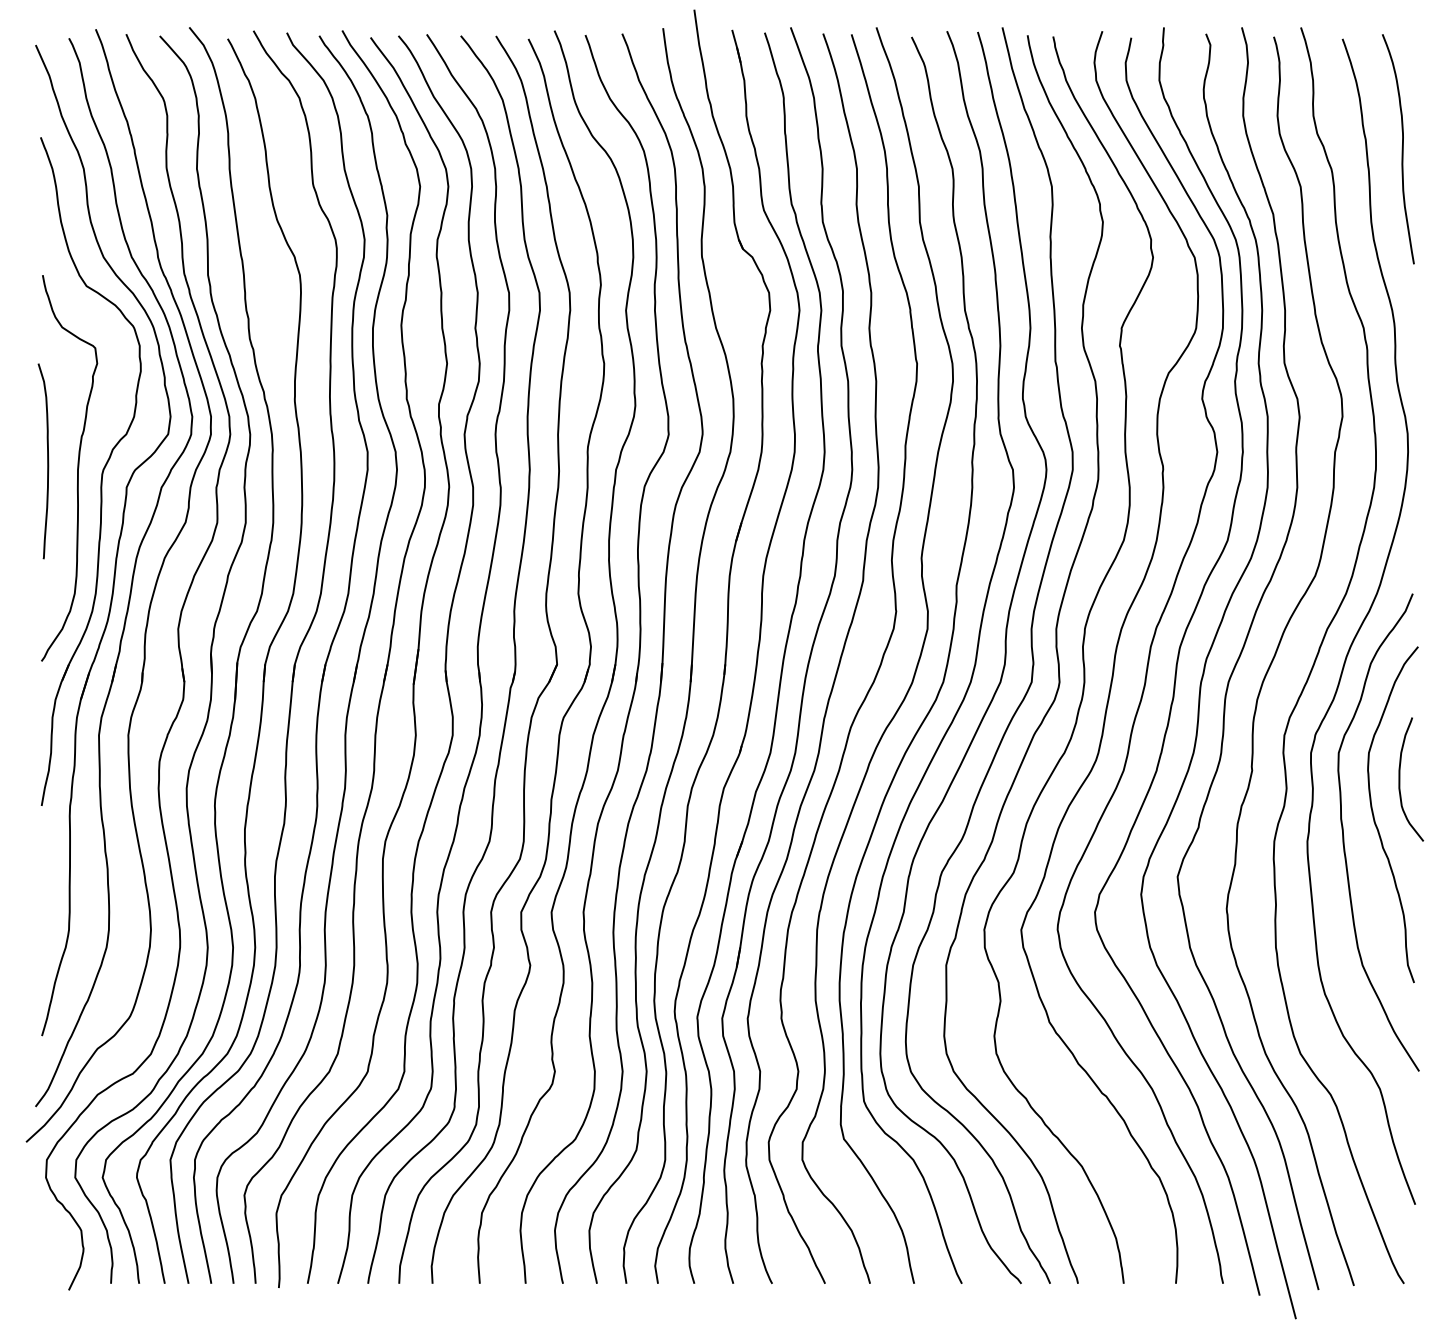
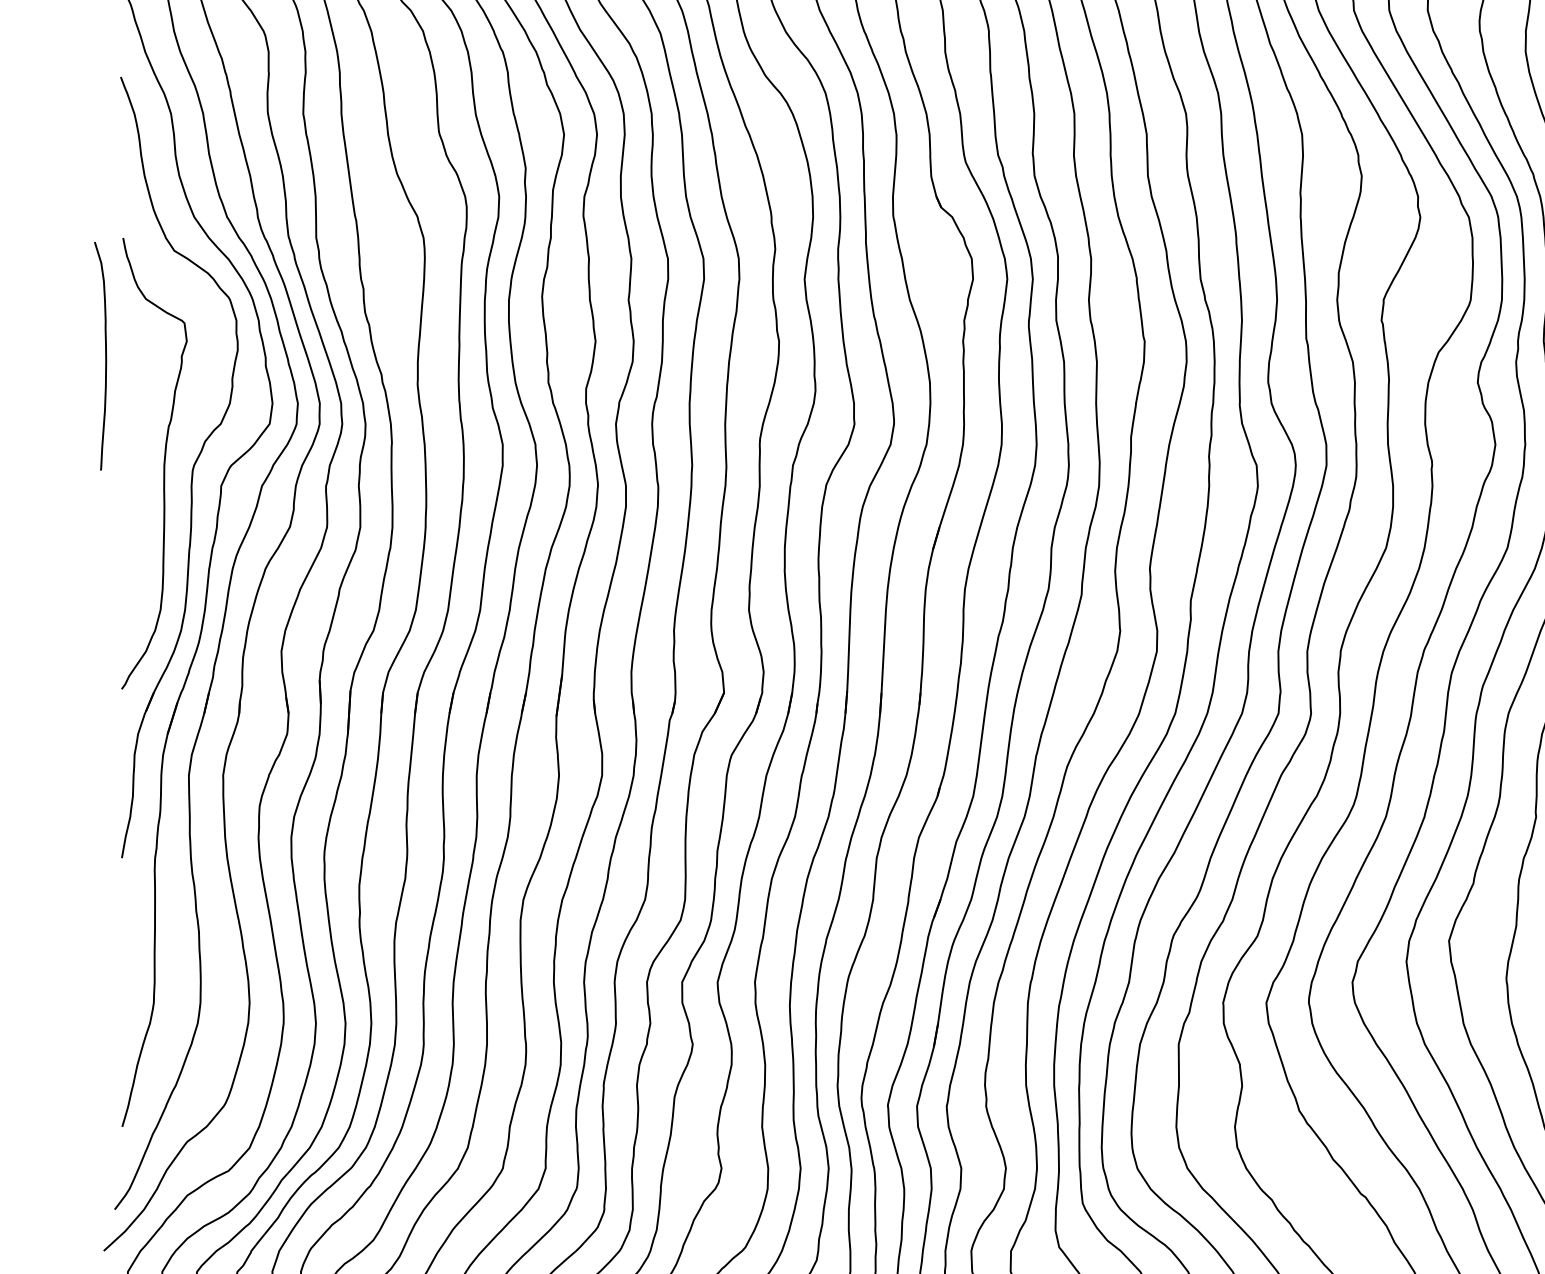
curve: (47, 461) -> (105, 356), moved

